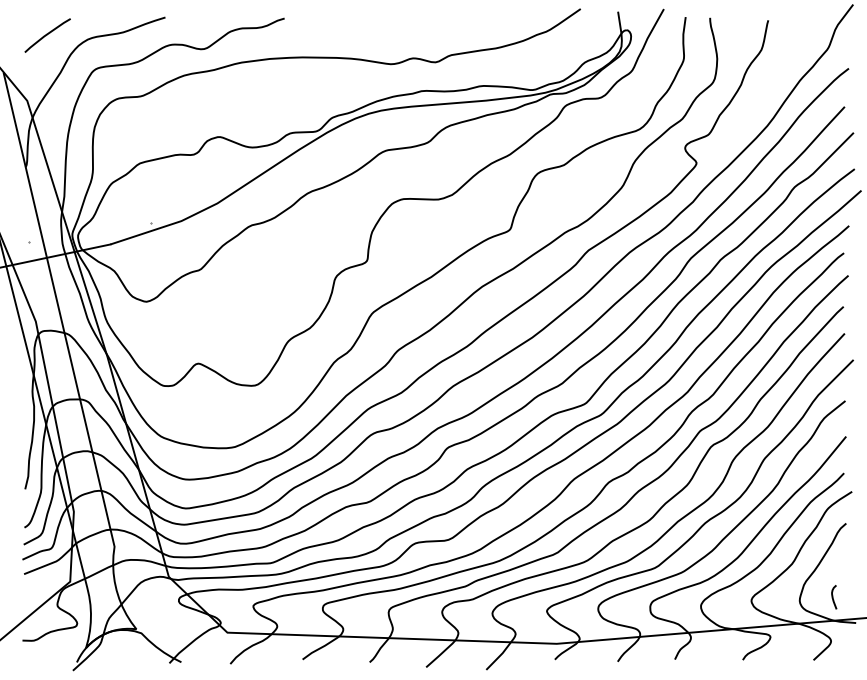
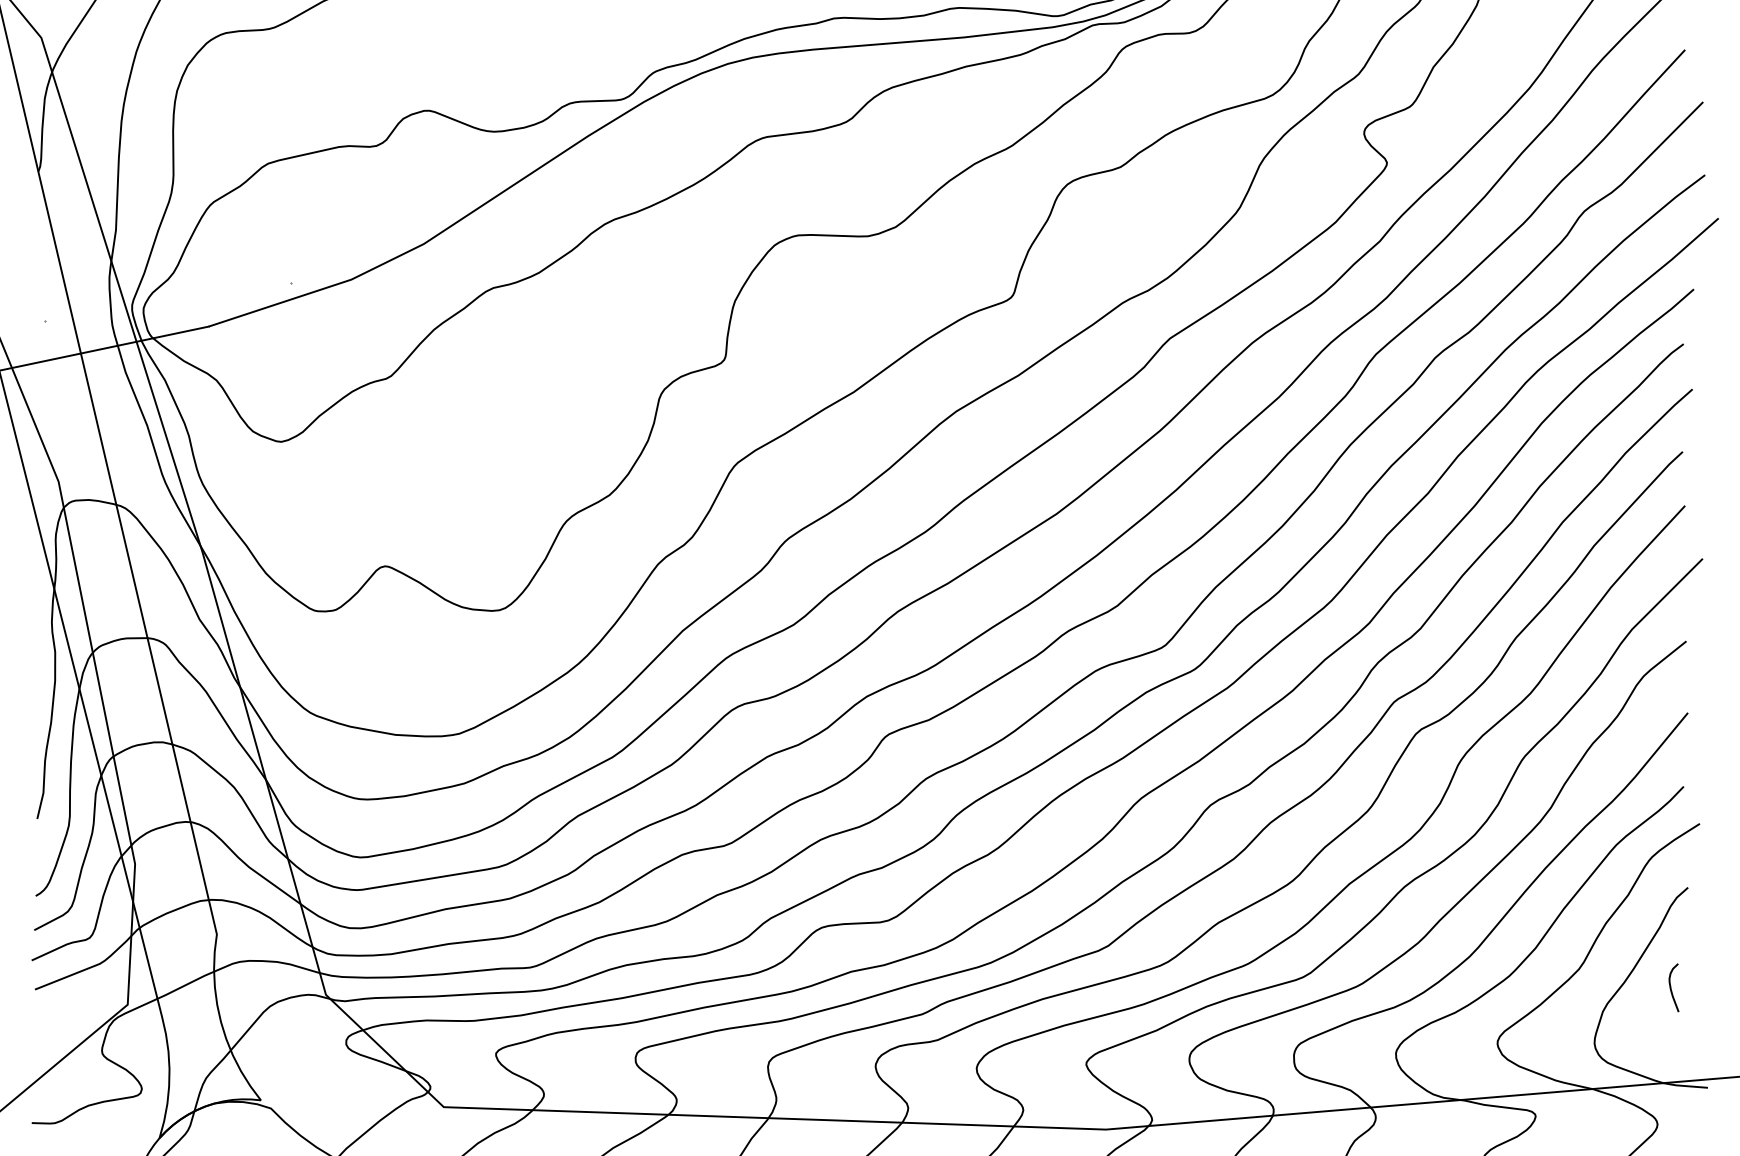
curve: (833, 597) -> (1672, 988), moved

